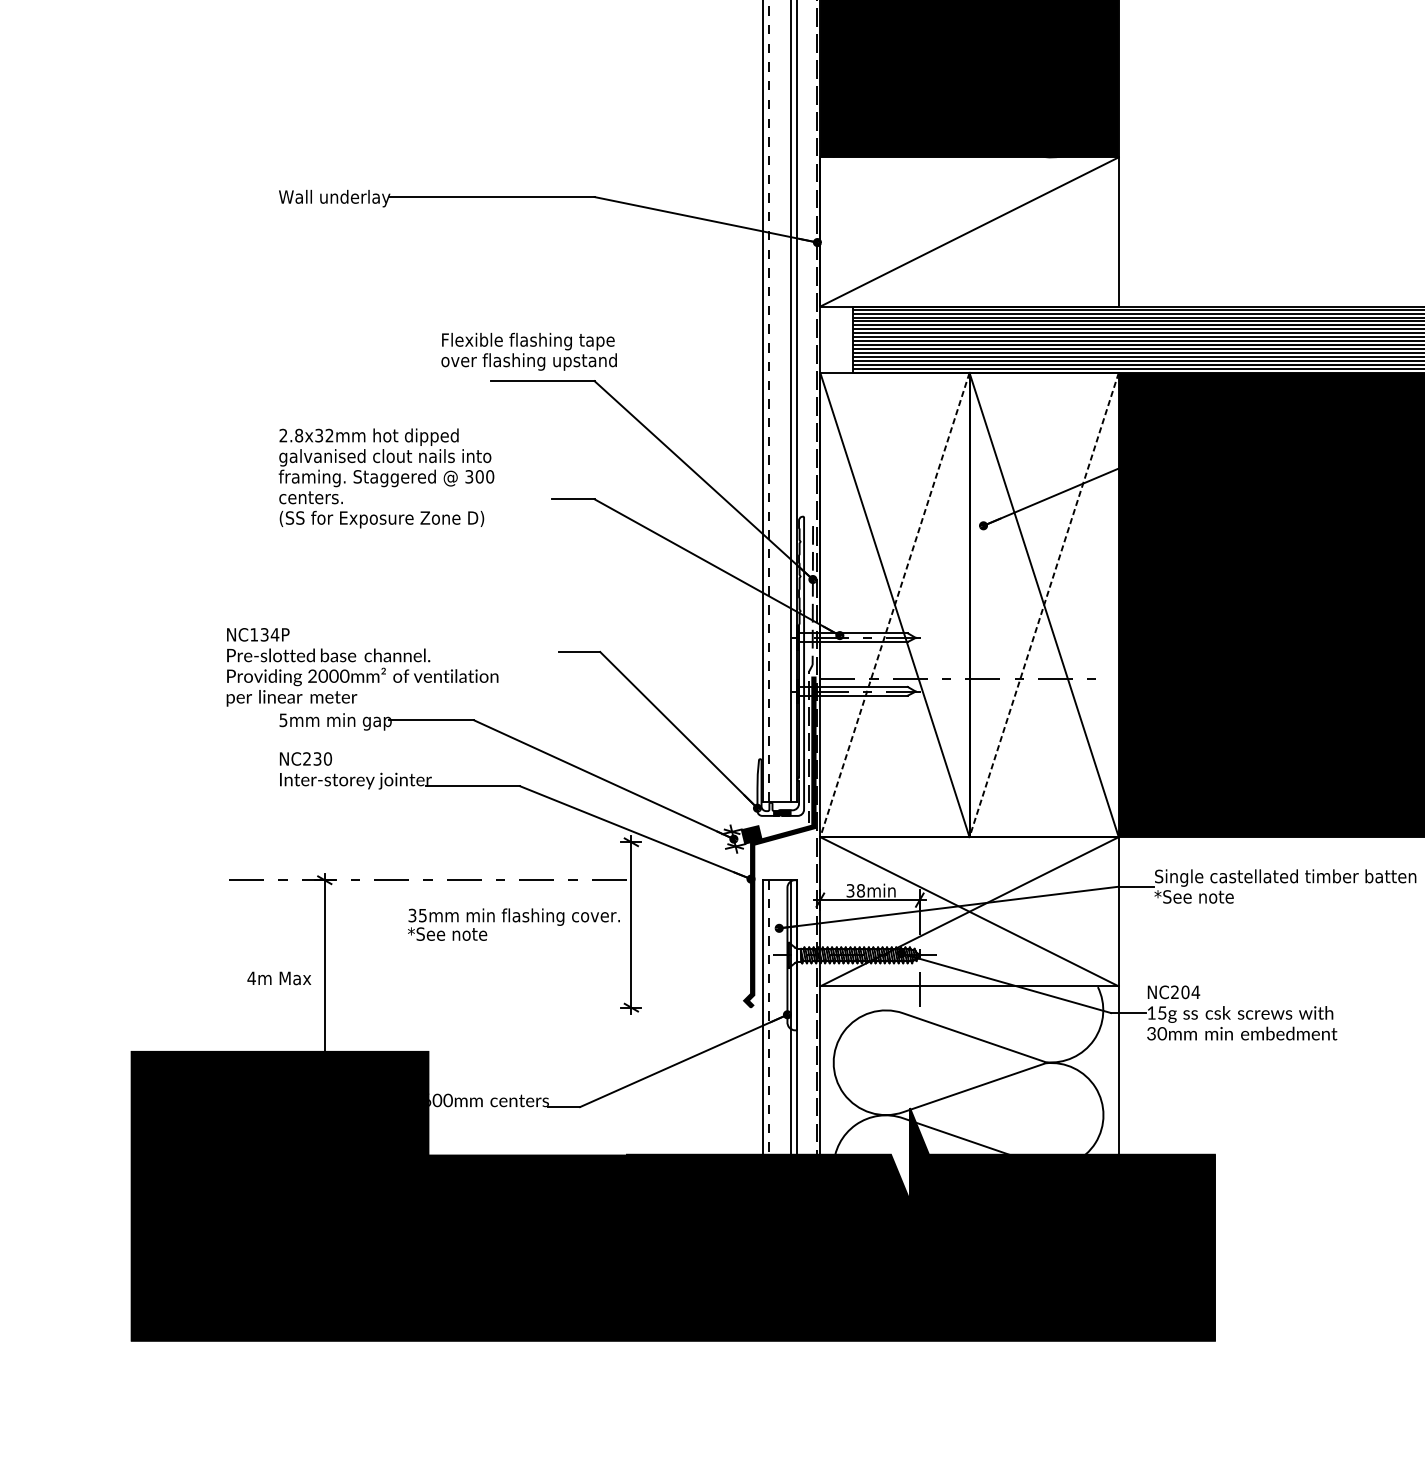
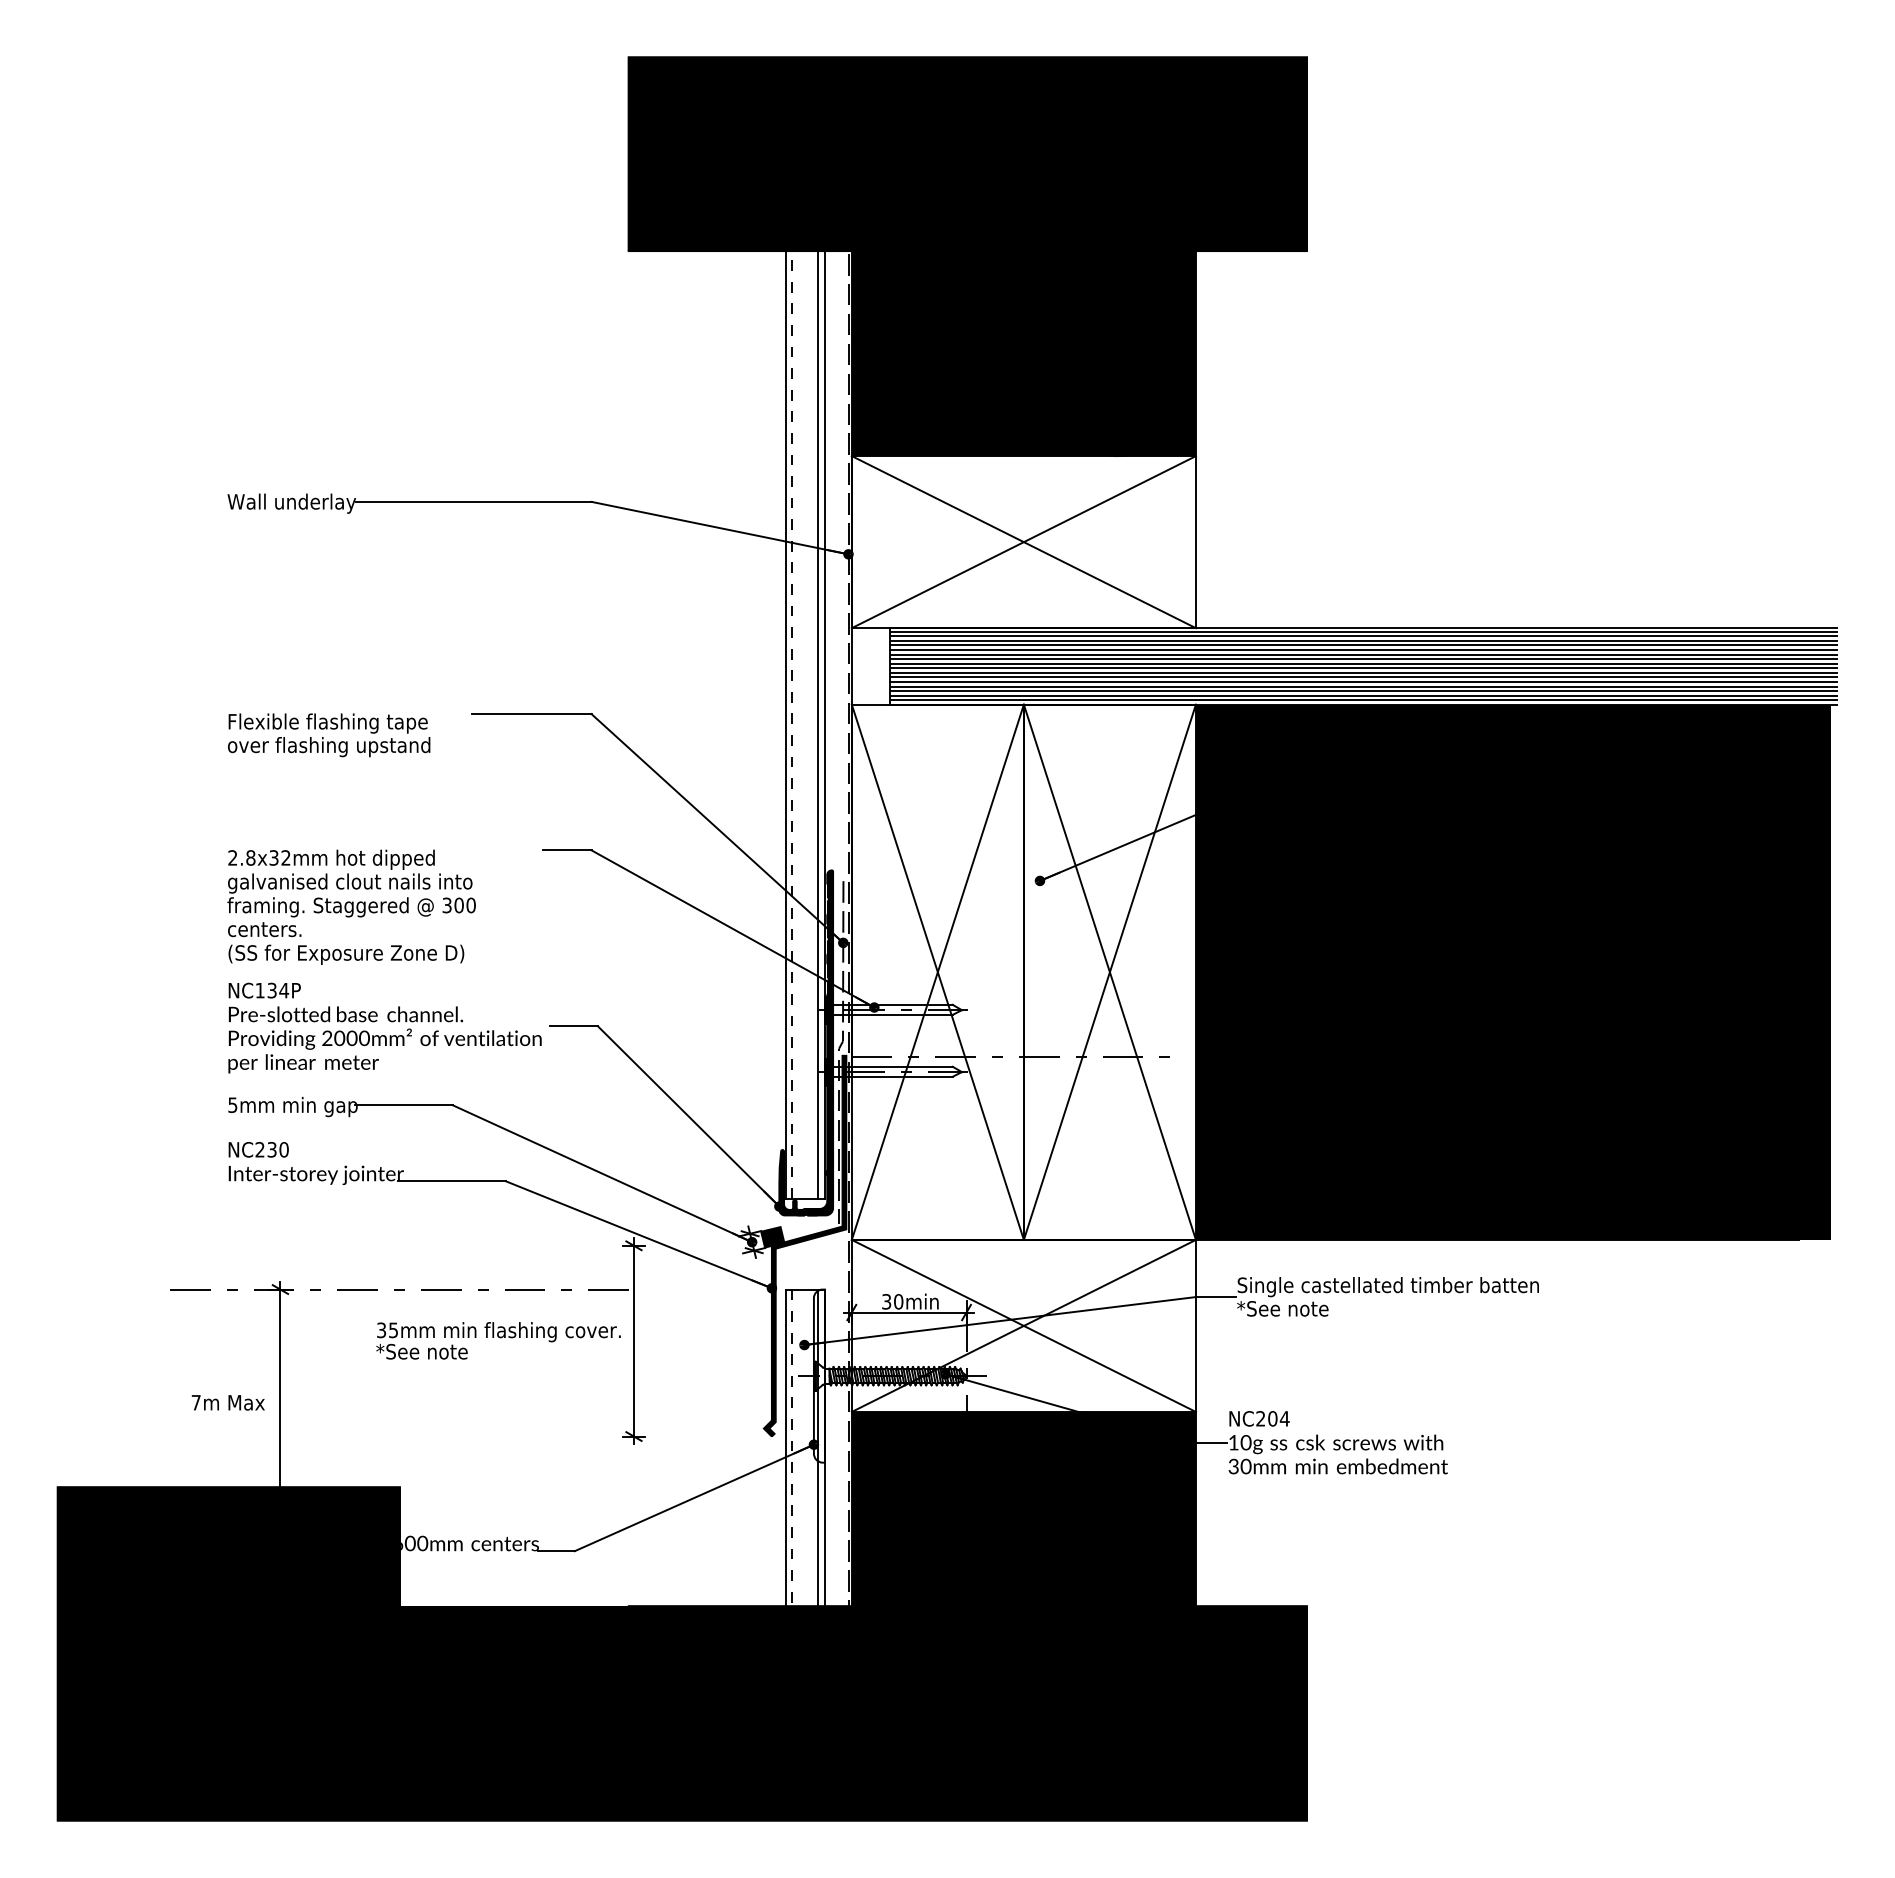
line: (969, 232) -> (1023, 542), added
text: (529, 351) -> (329, 735), moved
text: (386, 477) -> (351, 906), moved
line: (894, 605) -> (937, 972), dashed -> solid
line: (1043, 605) -> (1109, 972), dashed -> solid
fill: (781, 665) -> (806, 1042), added
text: (362, 666) -> (384, 1027), moved
text: (860, 890) -> (898, 1301), 38min -> 30min
text: (251, 978) -> (196, 1402), 4m -> 7m
text: (1161, 1012) -> (1245, 1442), 15g -> 10g
fill: (969, 1093) -> (1023, 1535), added

